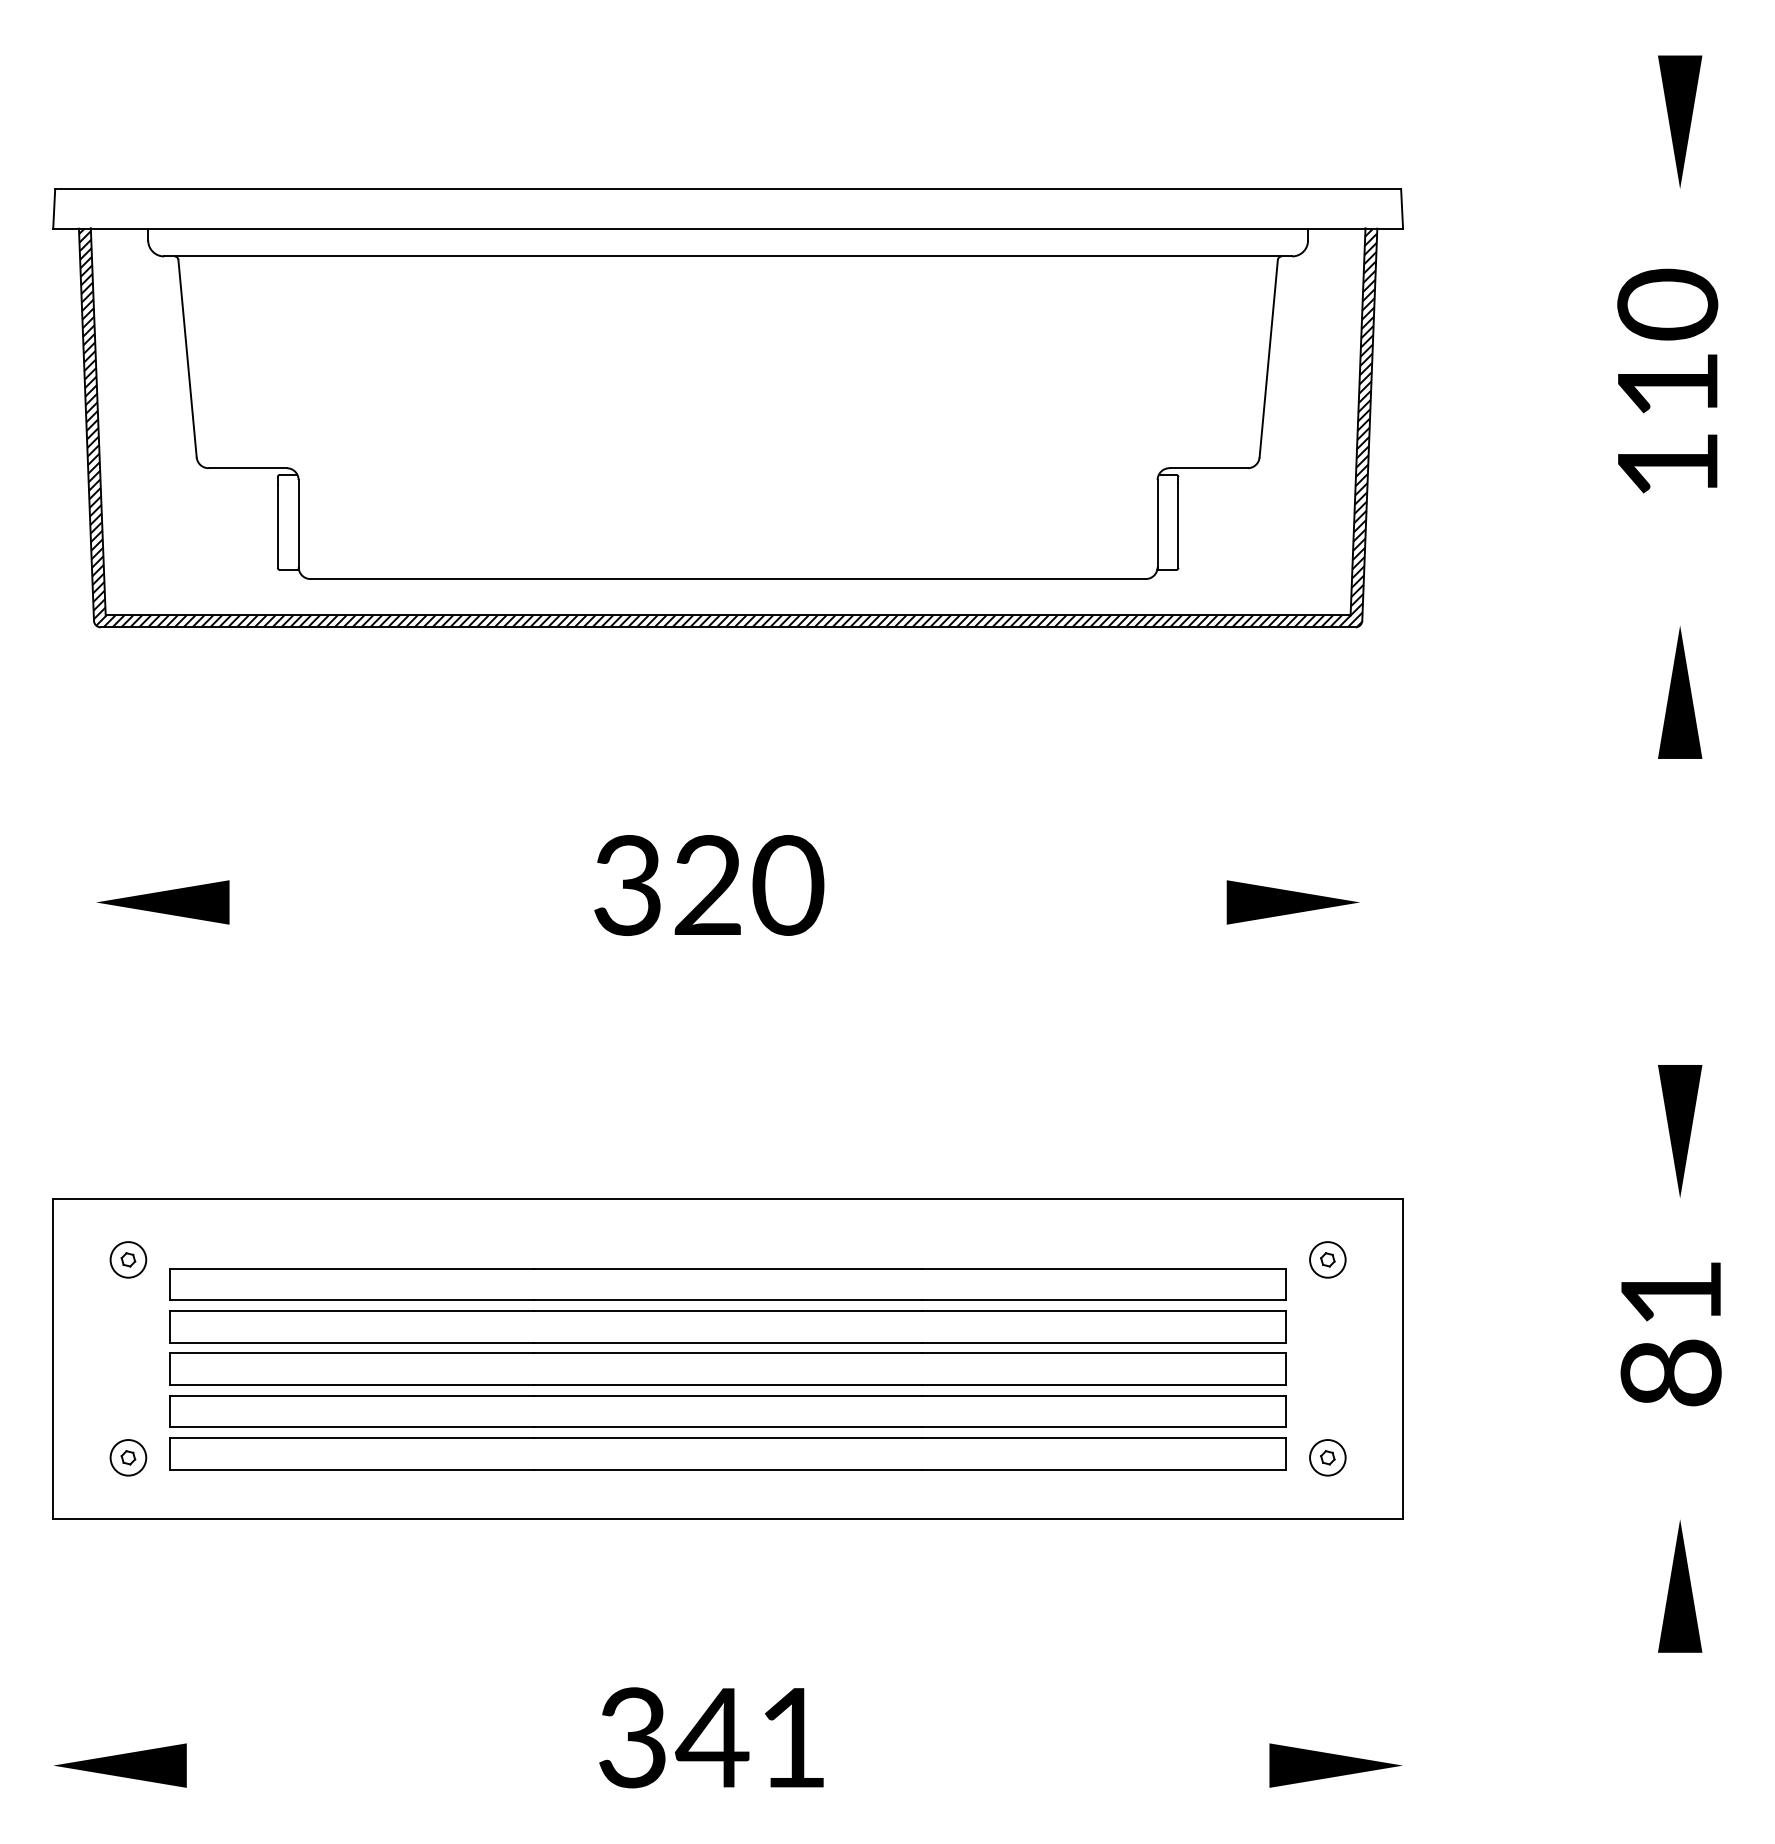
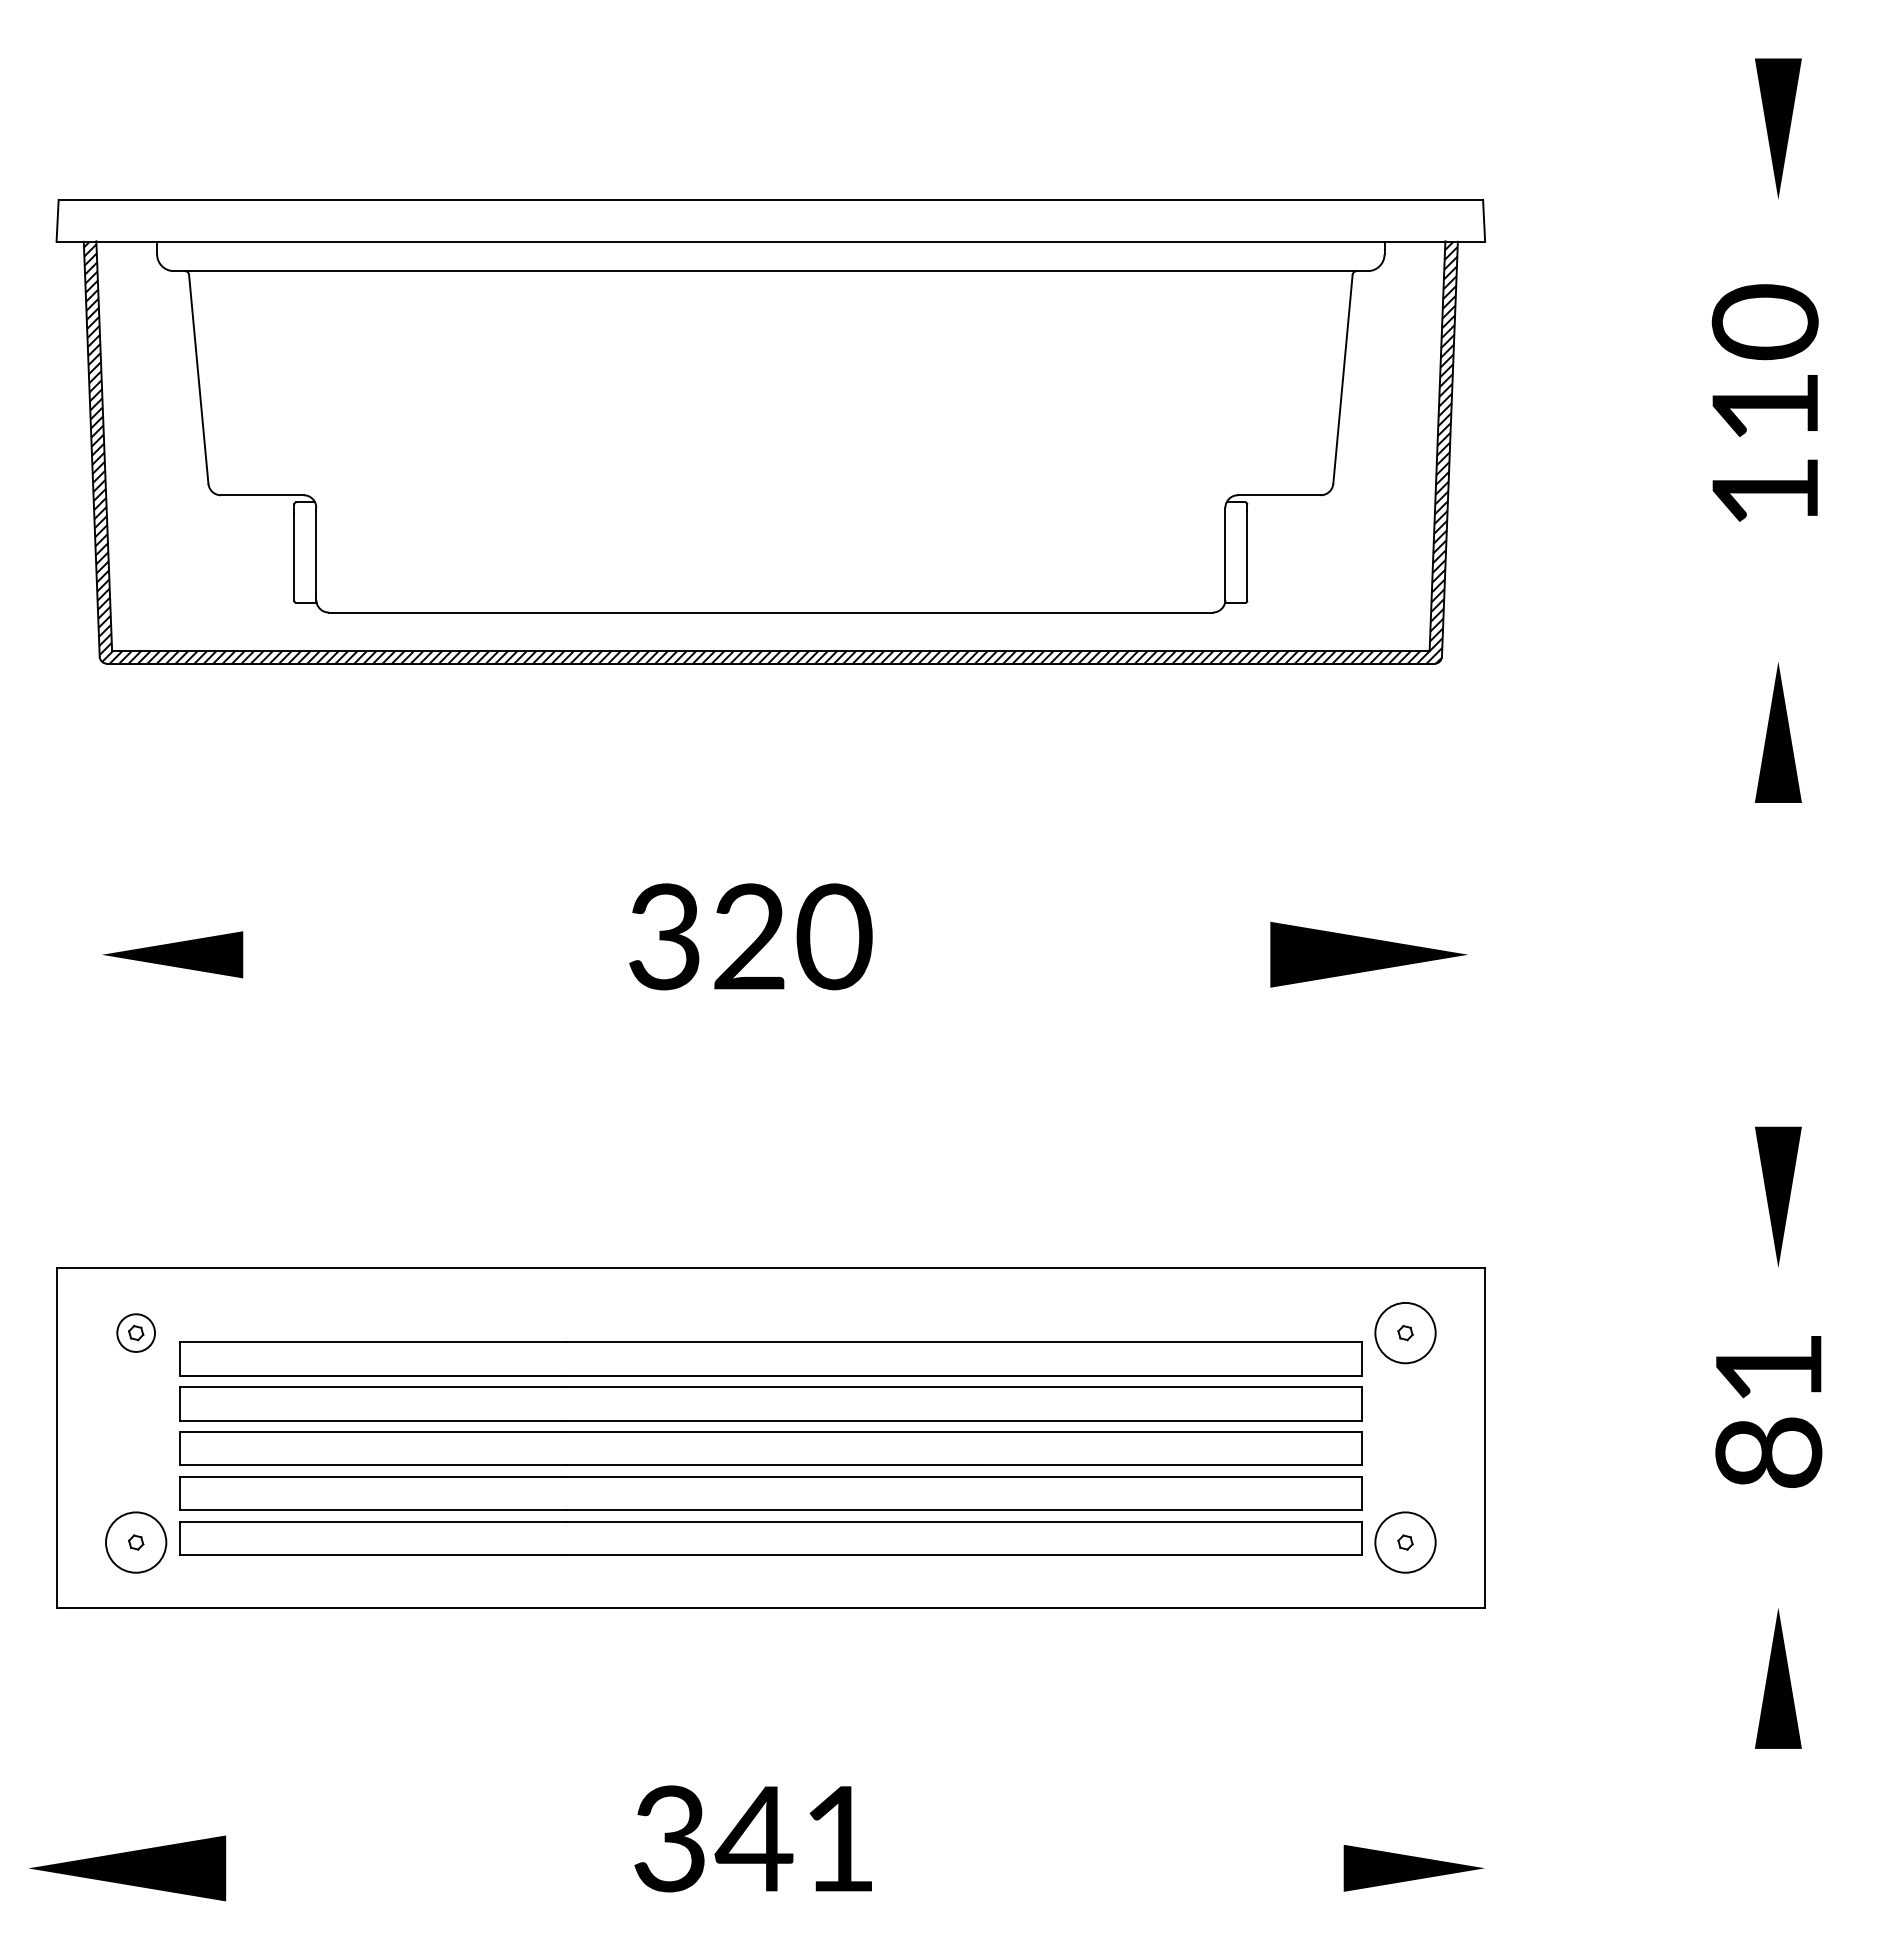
part: (1292, 902) -> (1368, 954), size x1.4
circle: (1327, 1259) -> (1405, 1332), size x1.6
circle: (128, 1457) -> (136, 1542), size x1.6
circle: (1327, 1457) -> (1405, 1542), size x1.6
part: (120, 1764) -> (127, 1867), size x1.4

